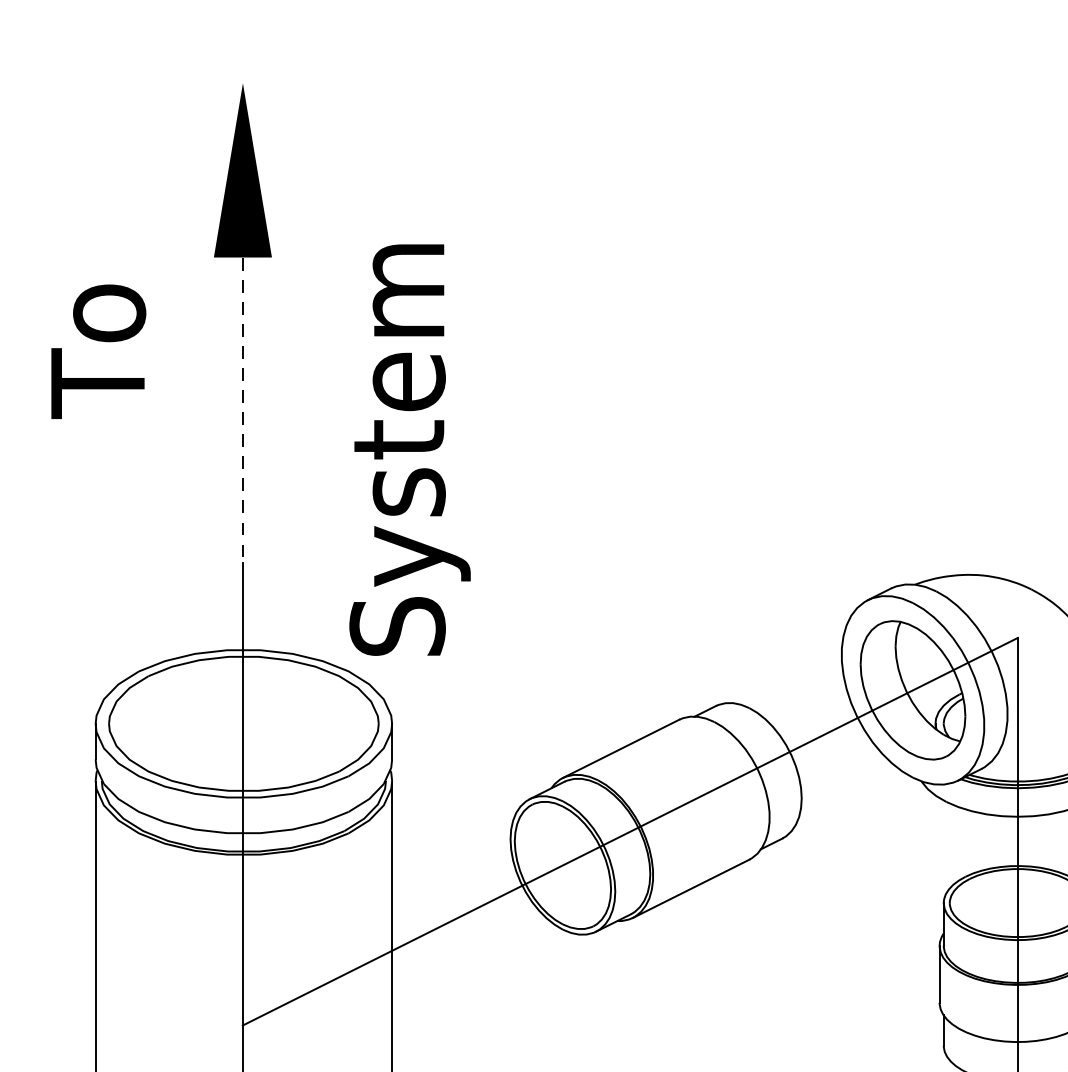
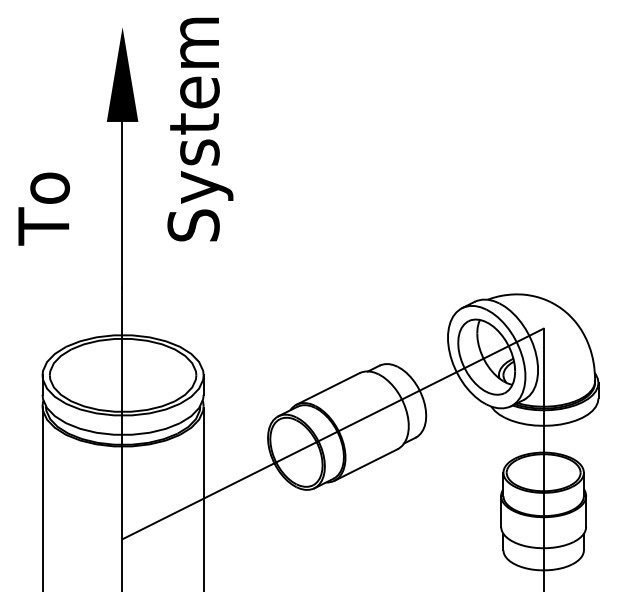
text: (99, 350) -> (44, 208), moved
line: (242, 411) -> (122, 205), dashed -> solid
text: (410, 449) -> (200, 129), moved

